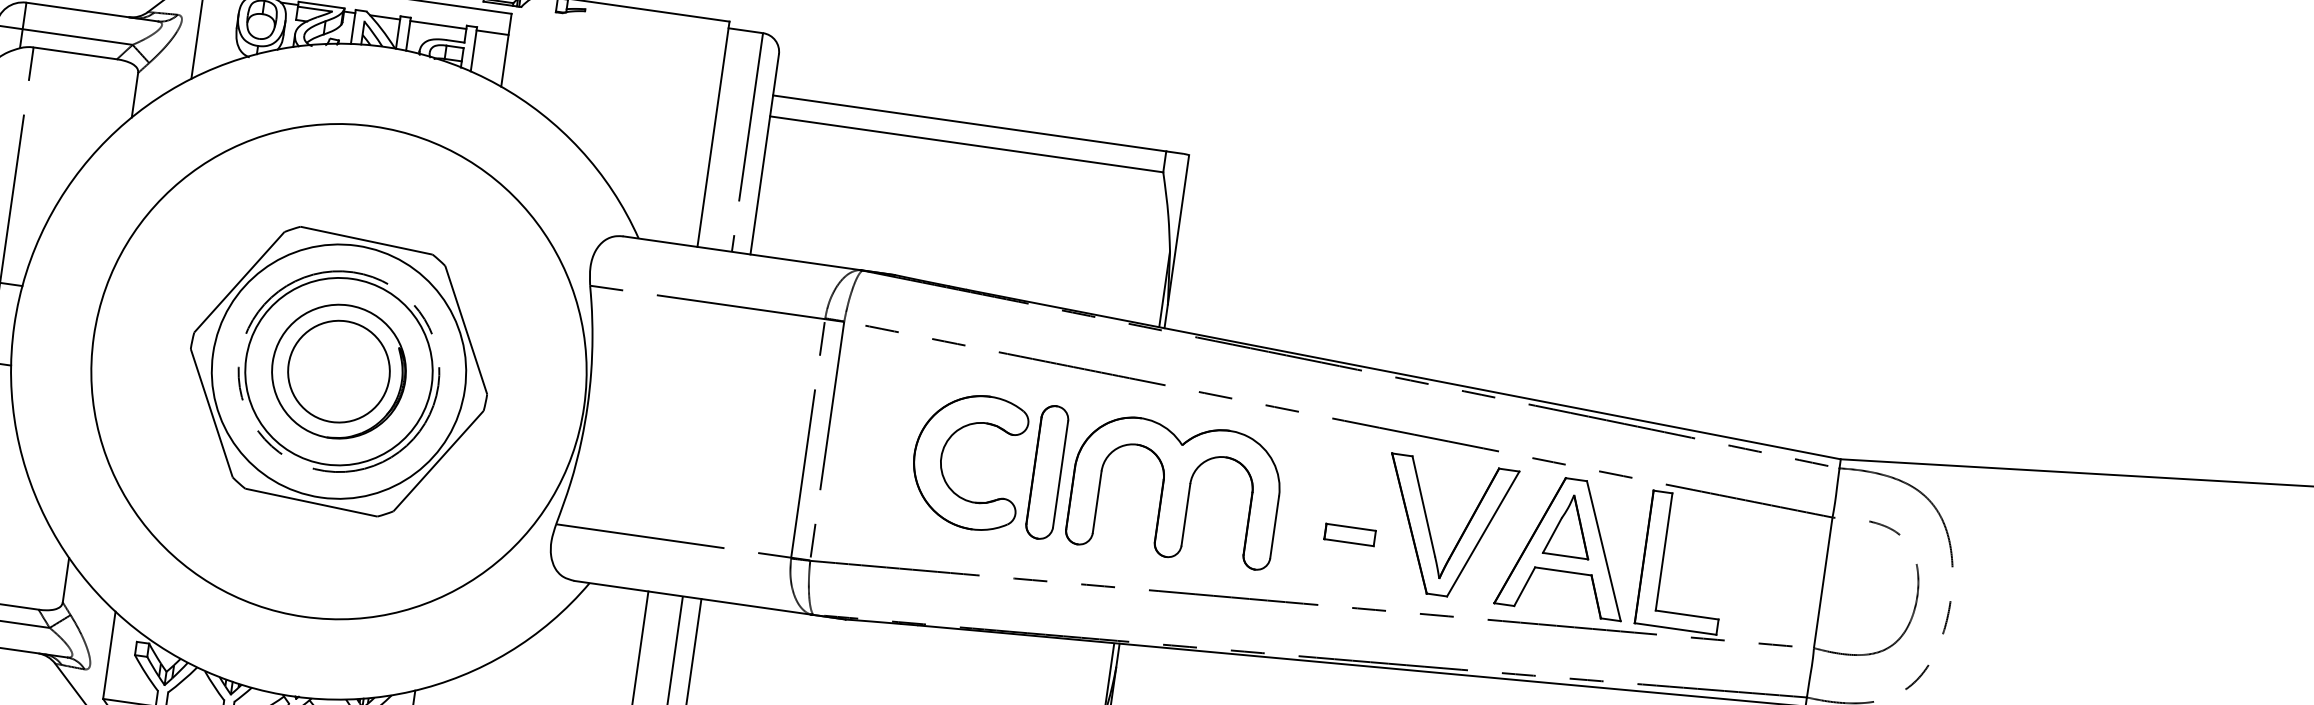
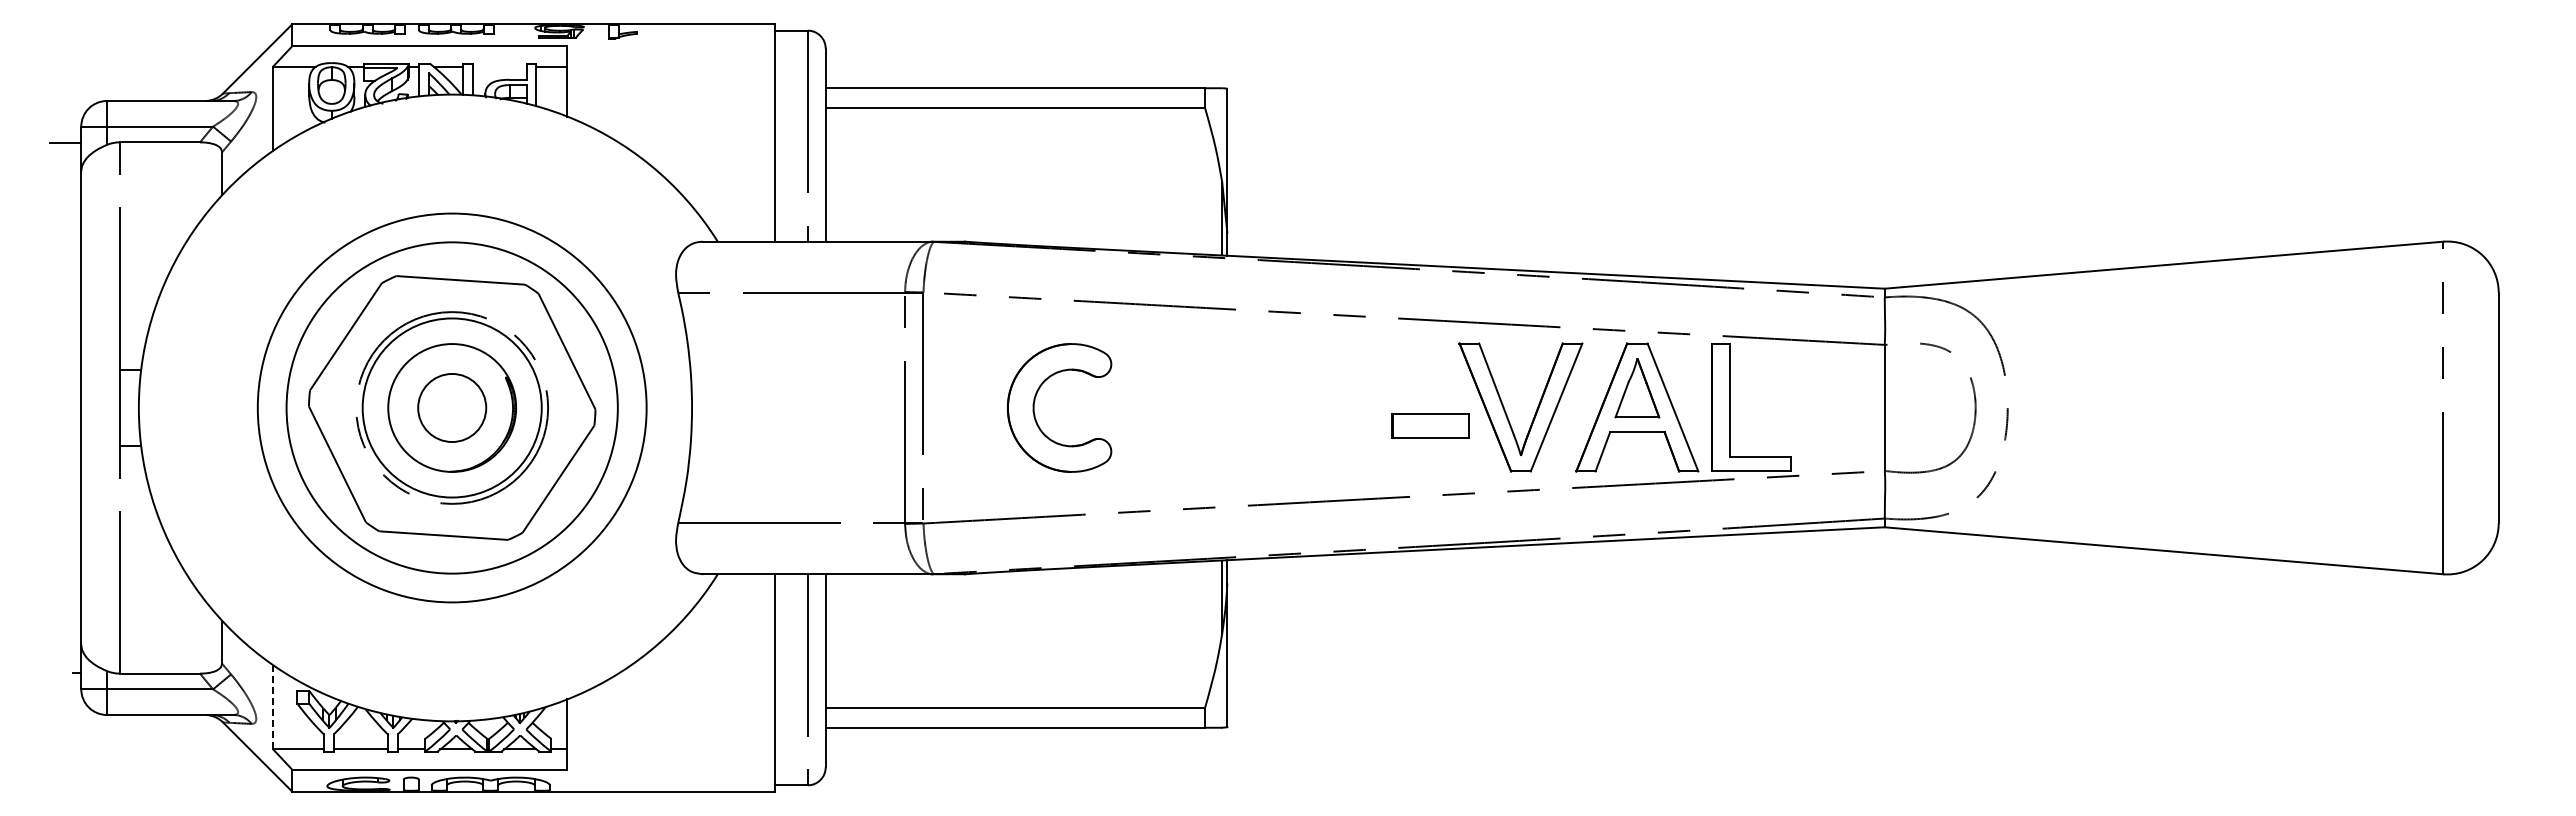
line: (438, 24) -> (499, 66), removed
circle: (338, 371) -> (451, 407), size x0.7
circle: (338, 371) -> (451, 407), size x0.7
circle: (338, 371) -> (451, 407), size x1.6
part: (1046, 471) -> (1135, 407), removed
part: (1175, 490) -> (1259, 407), removed
part: (1349, 535) -> (1430, 426), size x1.6
line: (109, 654) -> (273, 706), solid -> dashed

